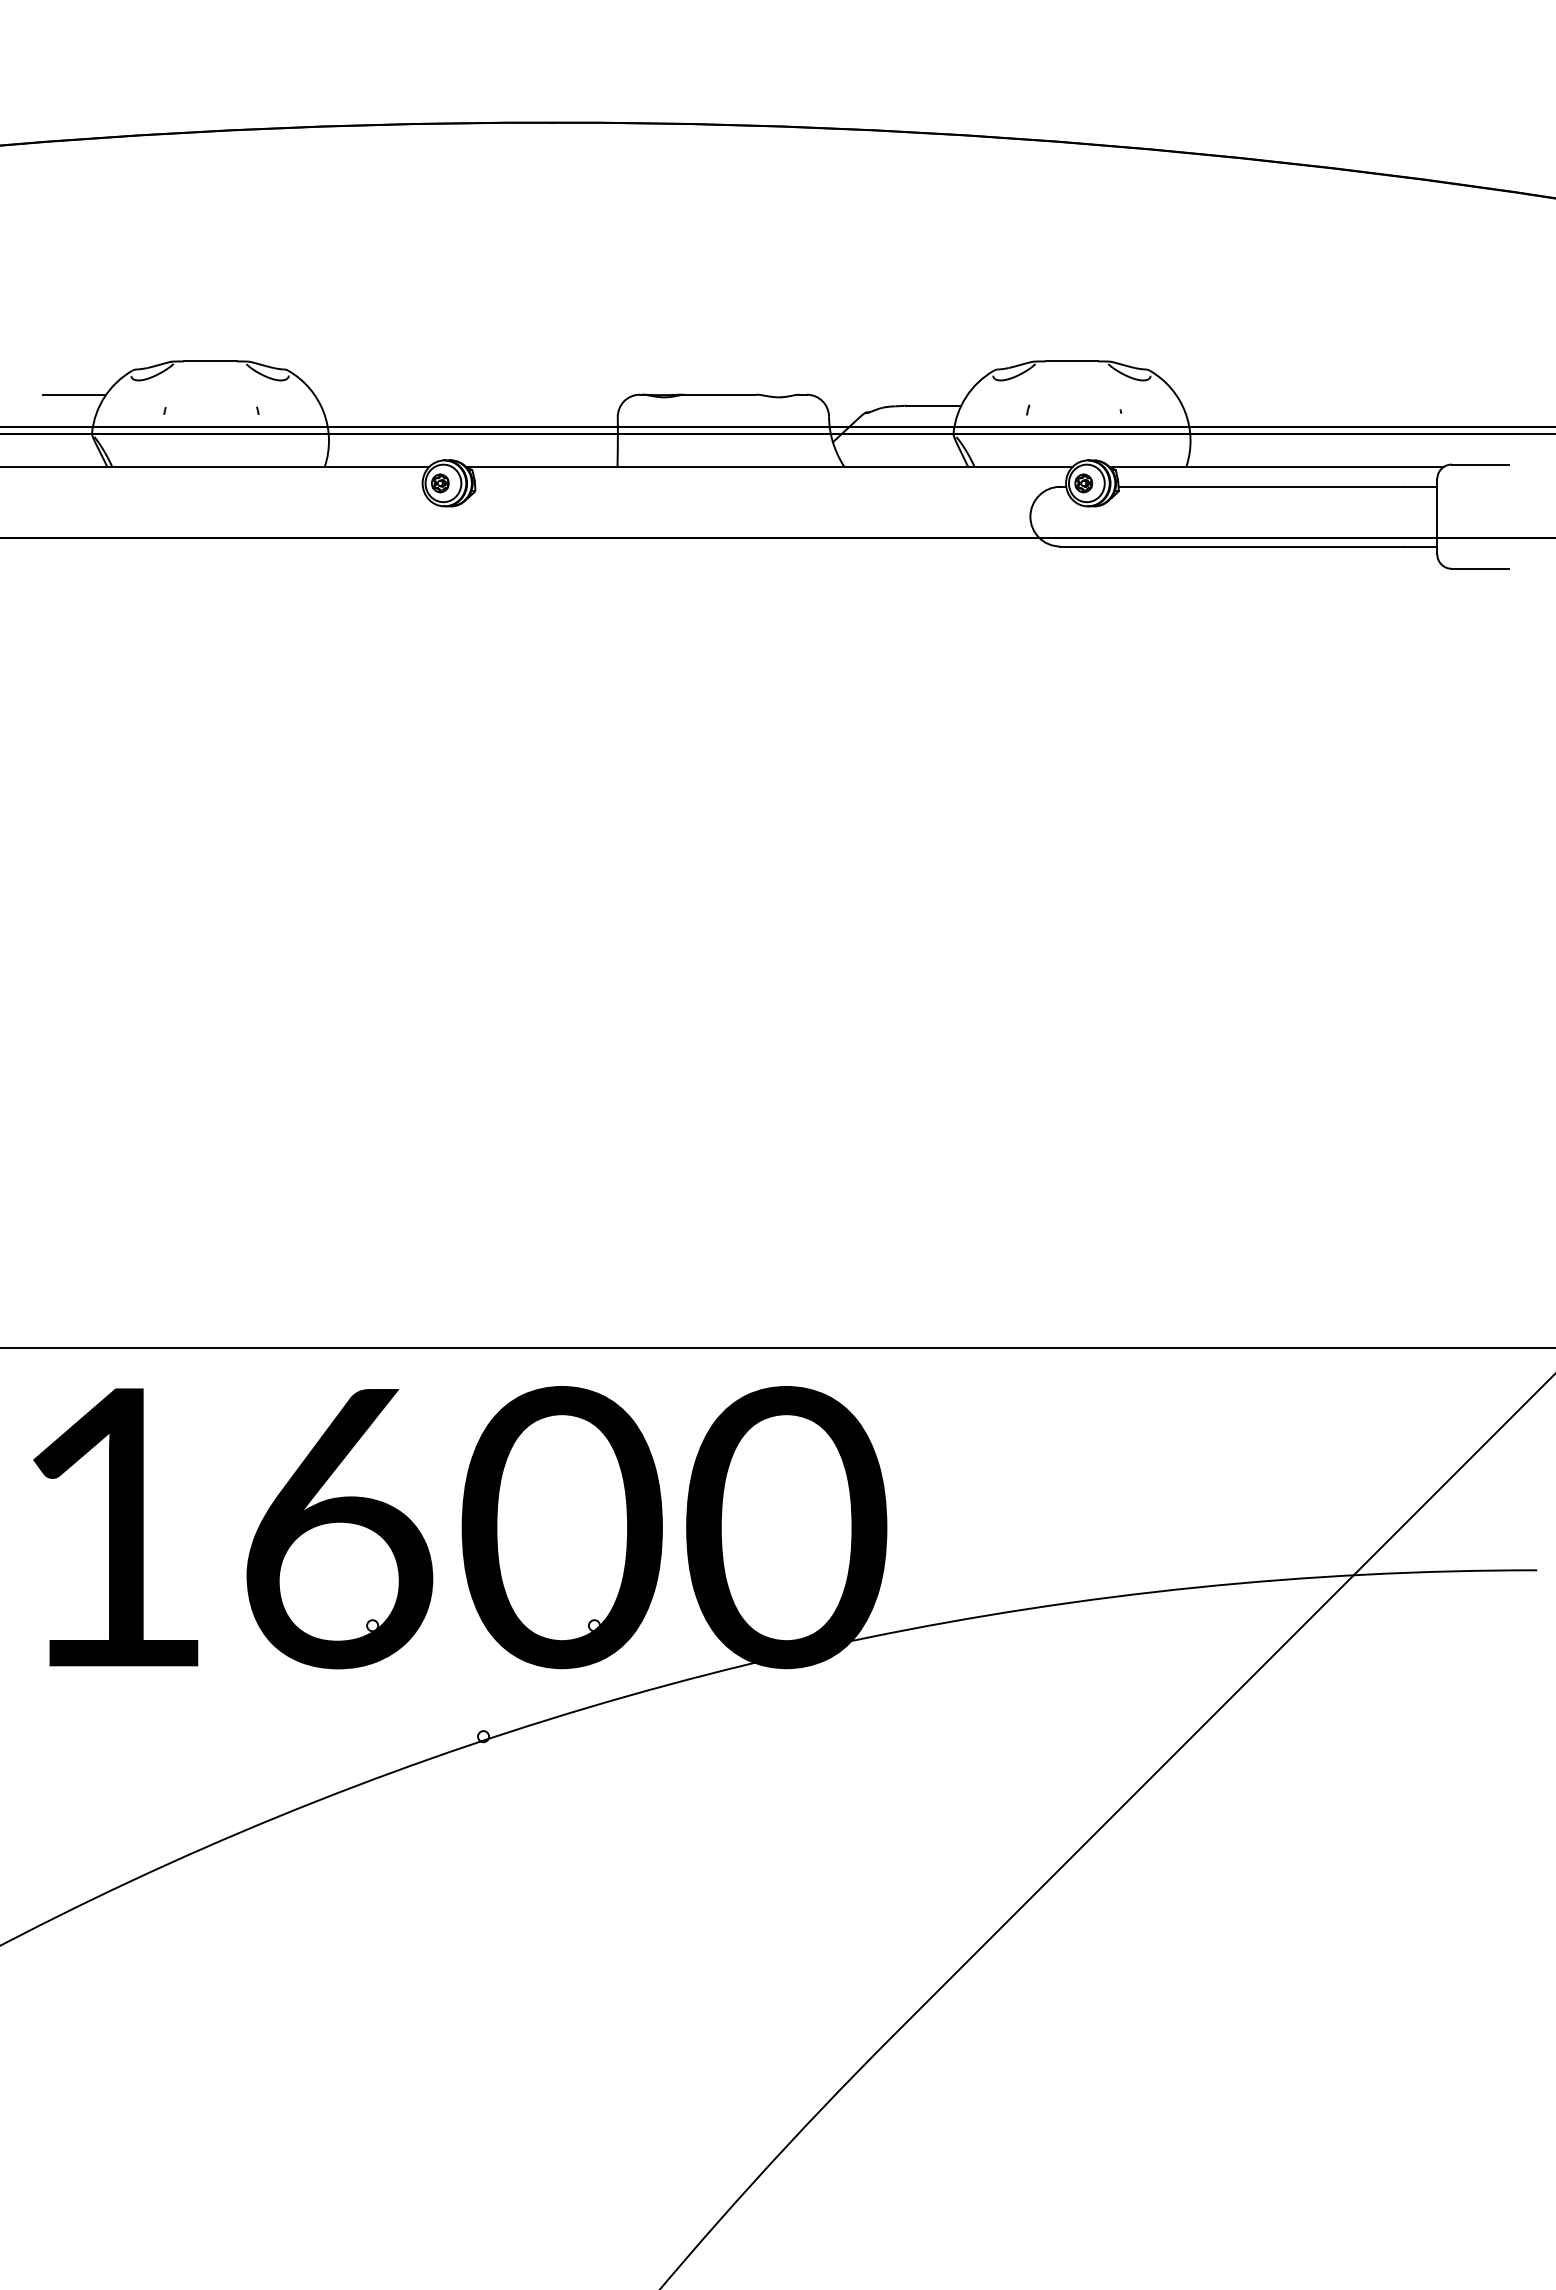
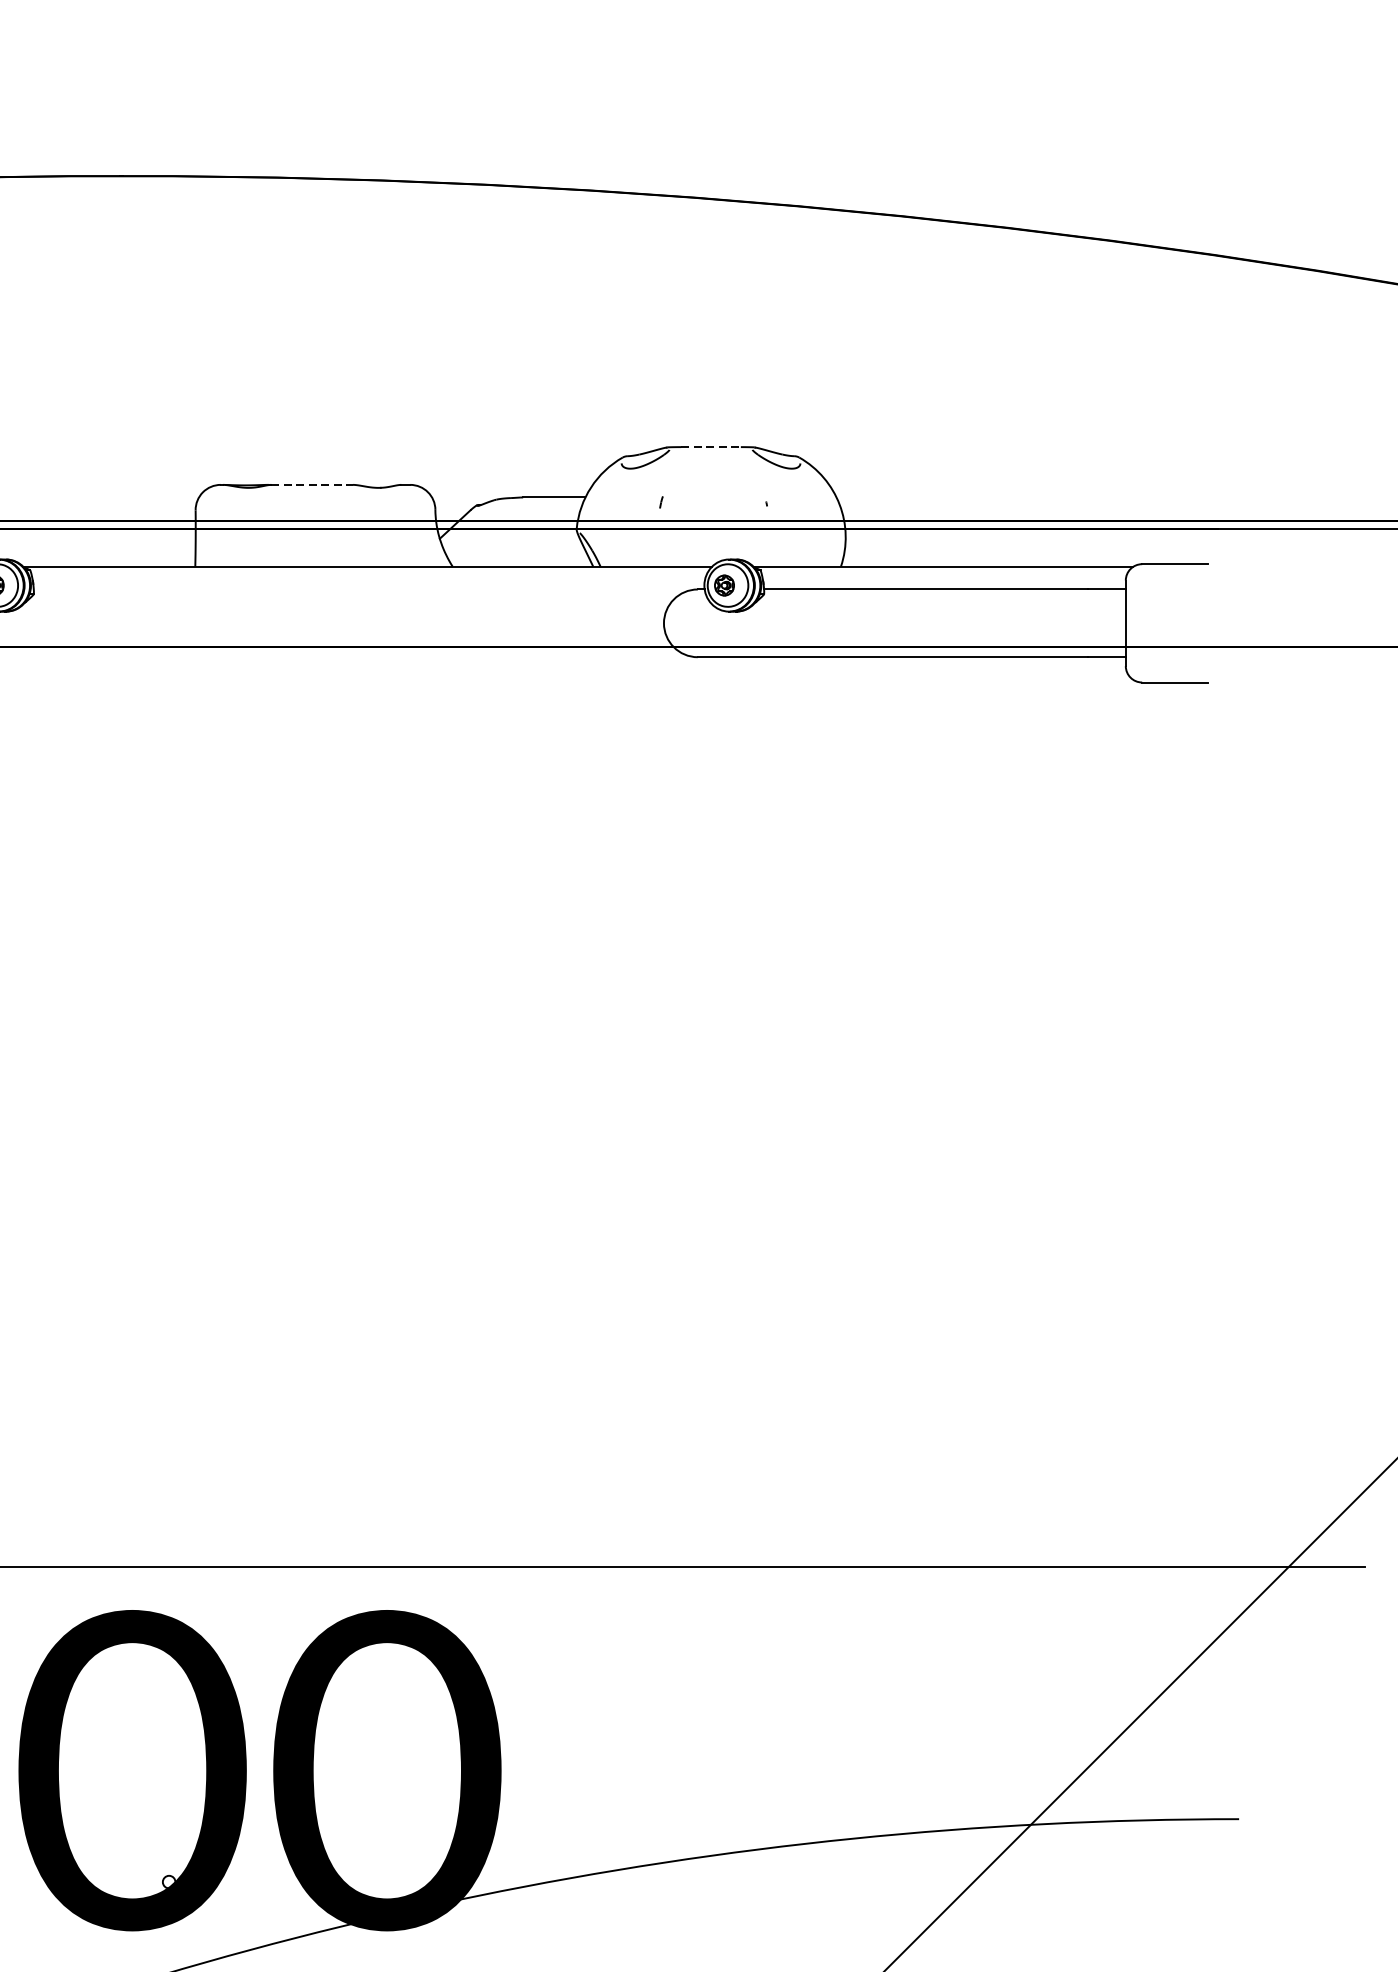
line: (1072, 361) -> (711, 447), solid -> dashed
line: (720, 394) -> (312, 484), solid -> dashed

